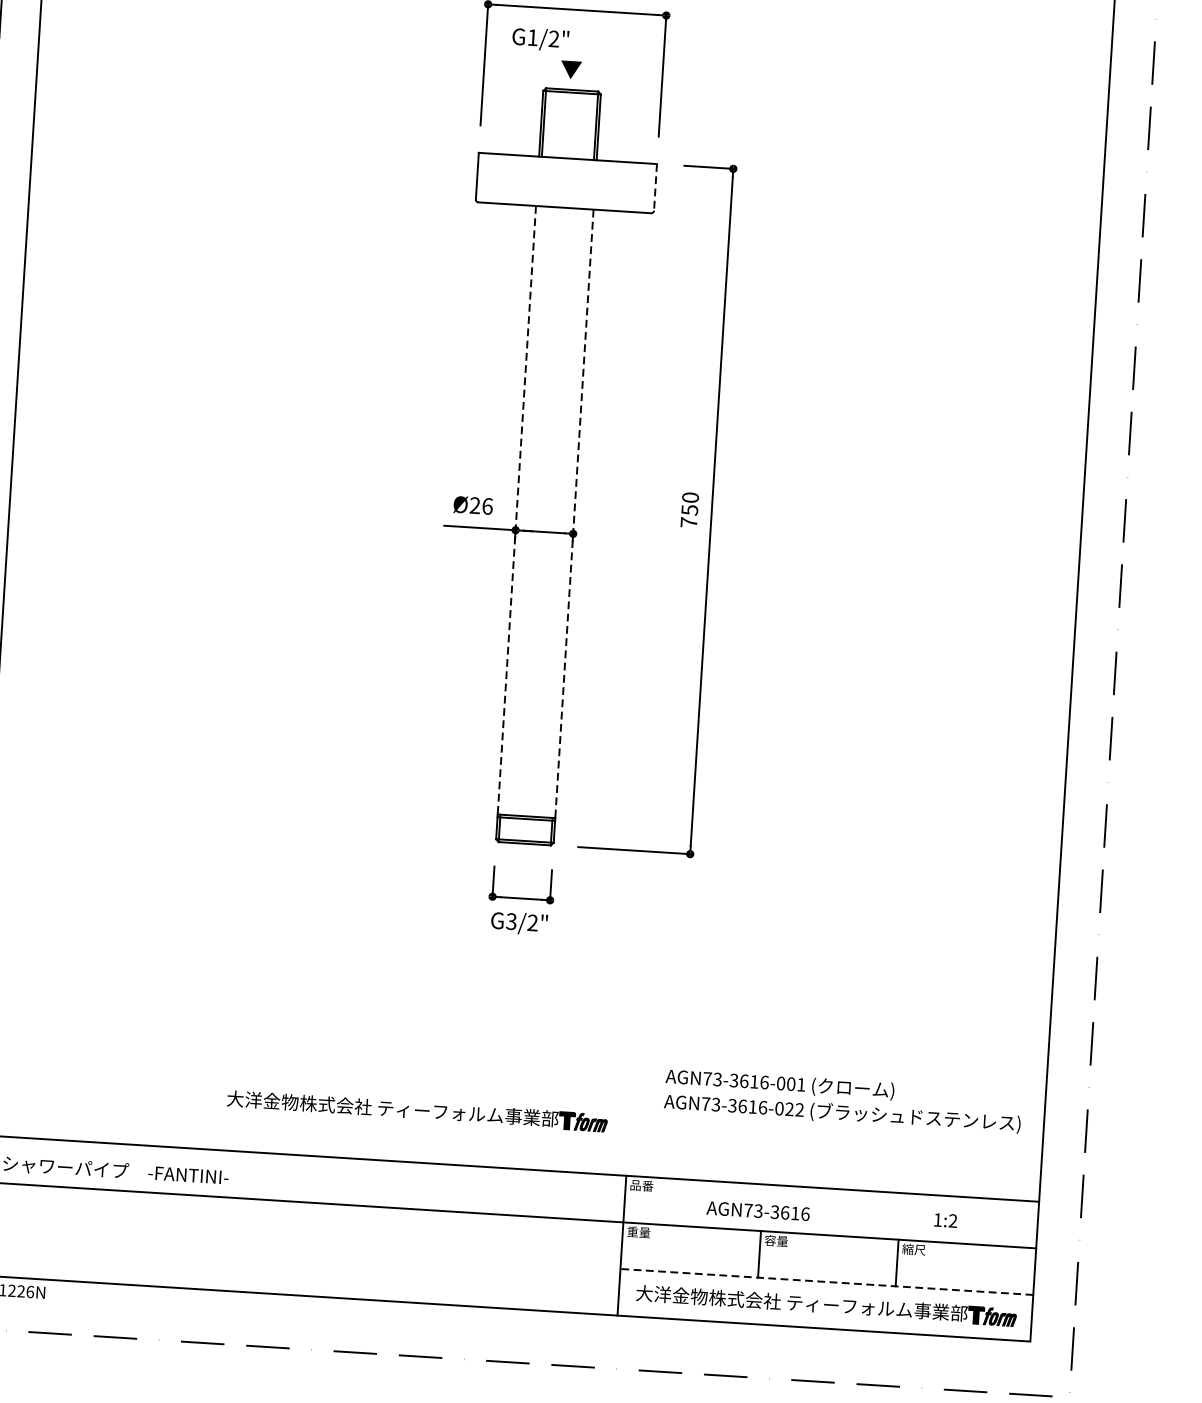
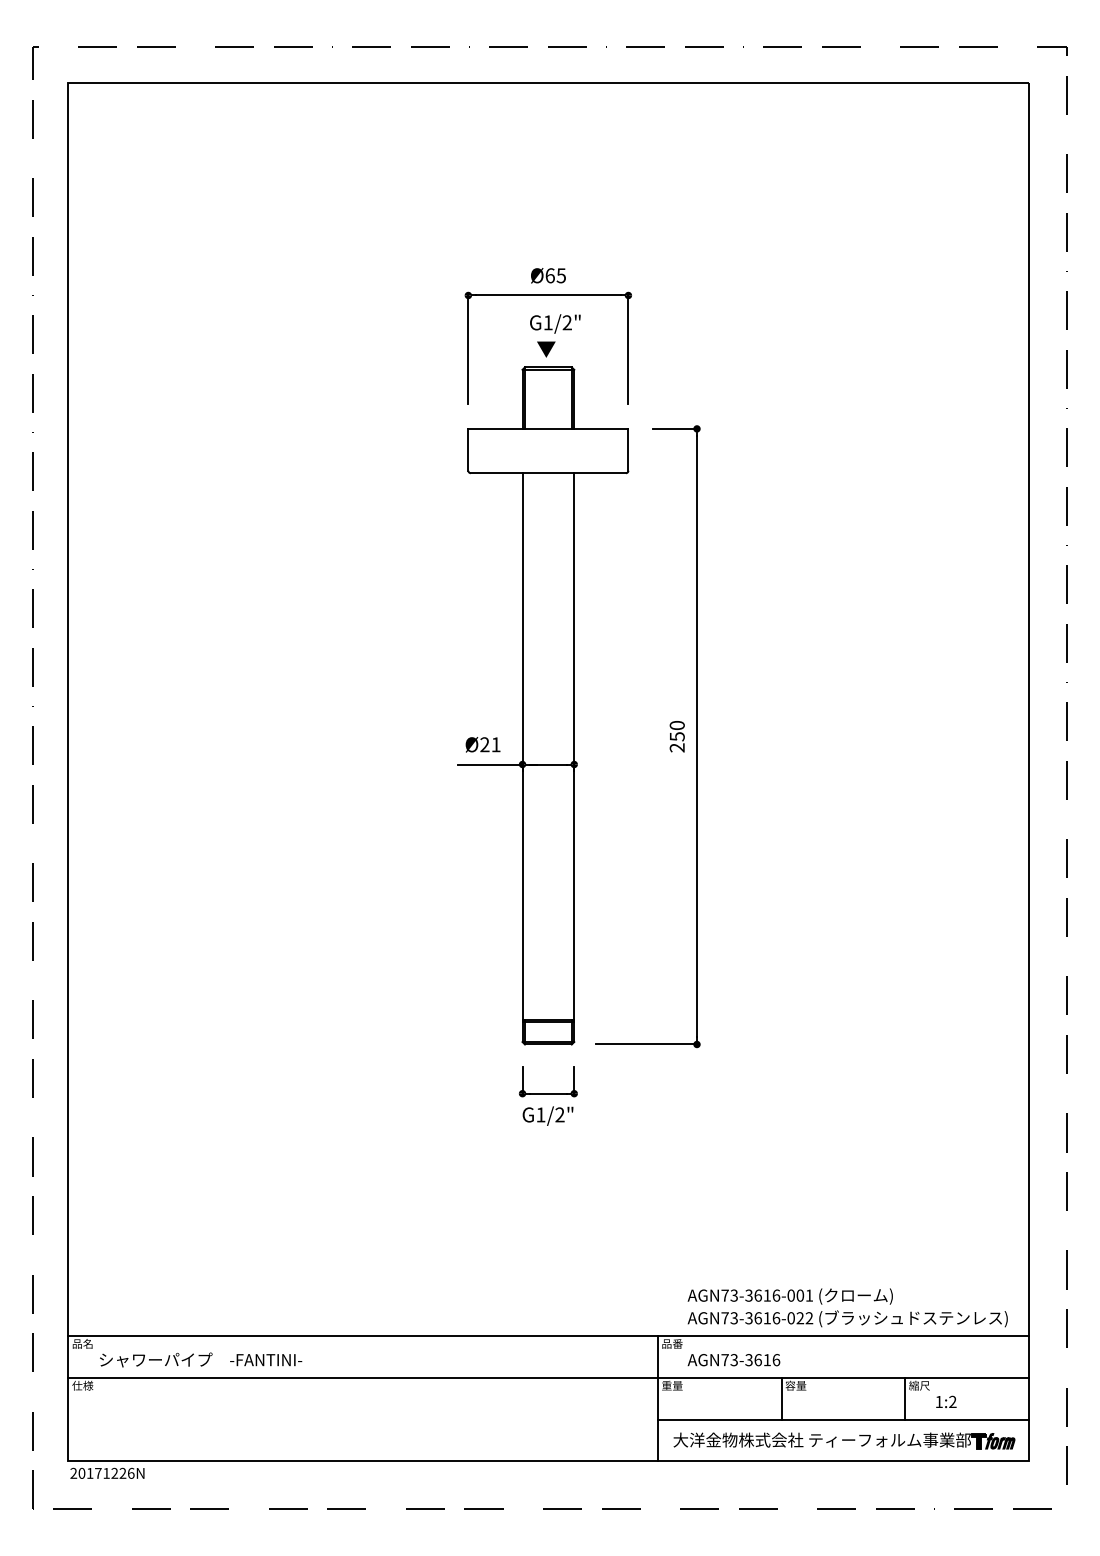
text: (540, 38) -> (555, 323), moved
line: (655, 187) -> (628, 449), dashed -> solid
text: (486, 506) -> (495, 744), Ø26 -> Ø21
line: (516, 511) -> (522, 747), dashed -> solid
line: (574, 514) -> (574, 747), dashed -> solid
text: (688, 522) -> (676, 747), 750 -> 250
text: (511, 921) -> (540, 1114), G3/2" -> G1/2"
text: (842, 1100) -> (847, 1307), moved
part: (417, 1110) -> (467, 1289), removed
text: (757, 1211) -> (733, 1360), moved
text: (946, 1220) -> (946, 1401), moved
line: (825, 1281) -> (842, 1419), dashed -> solid

